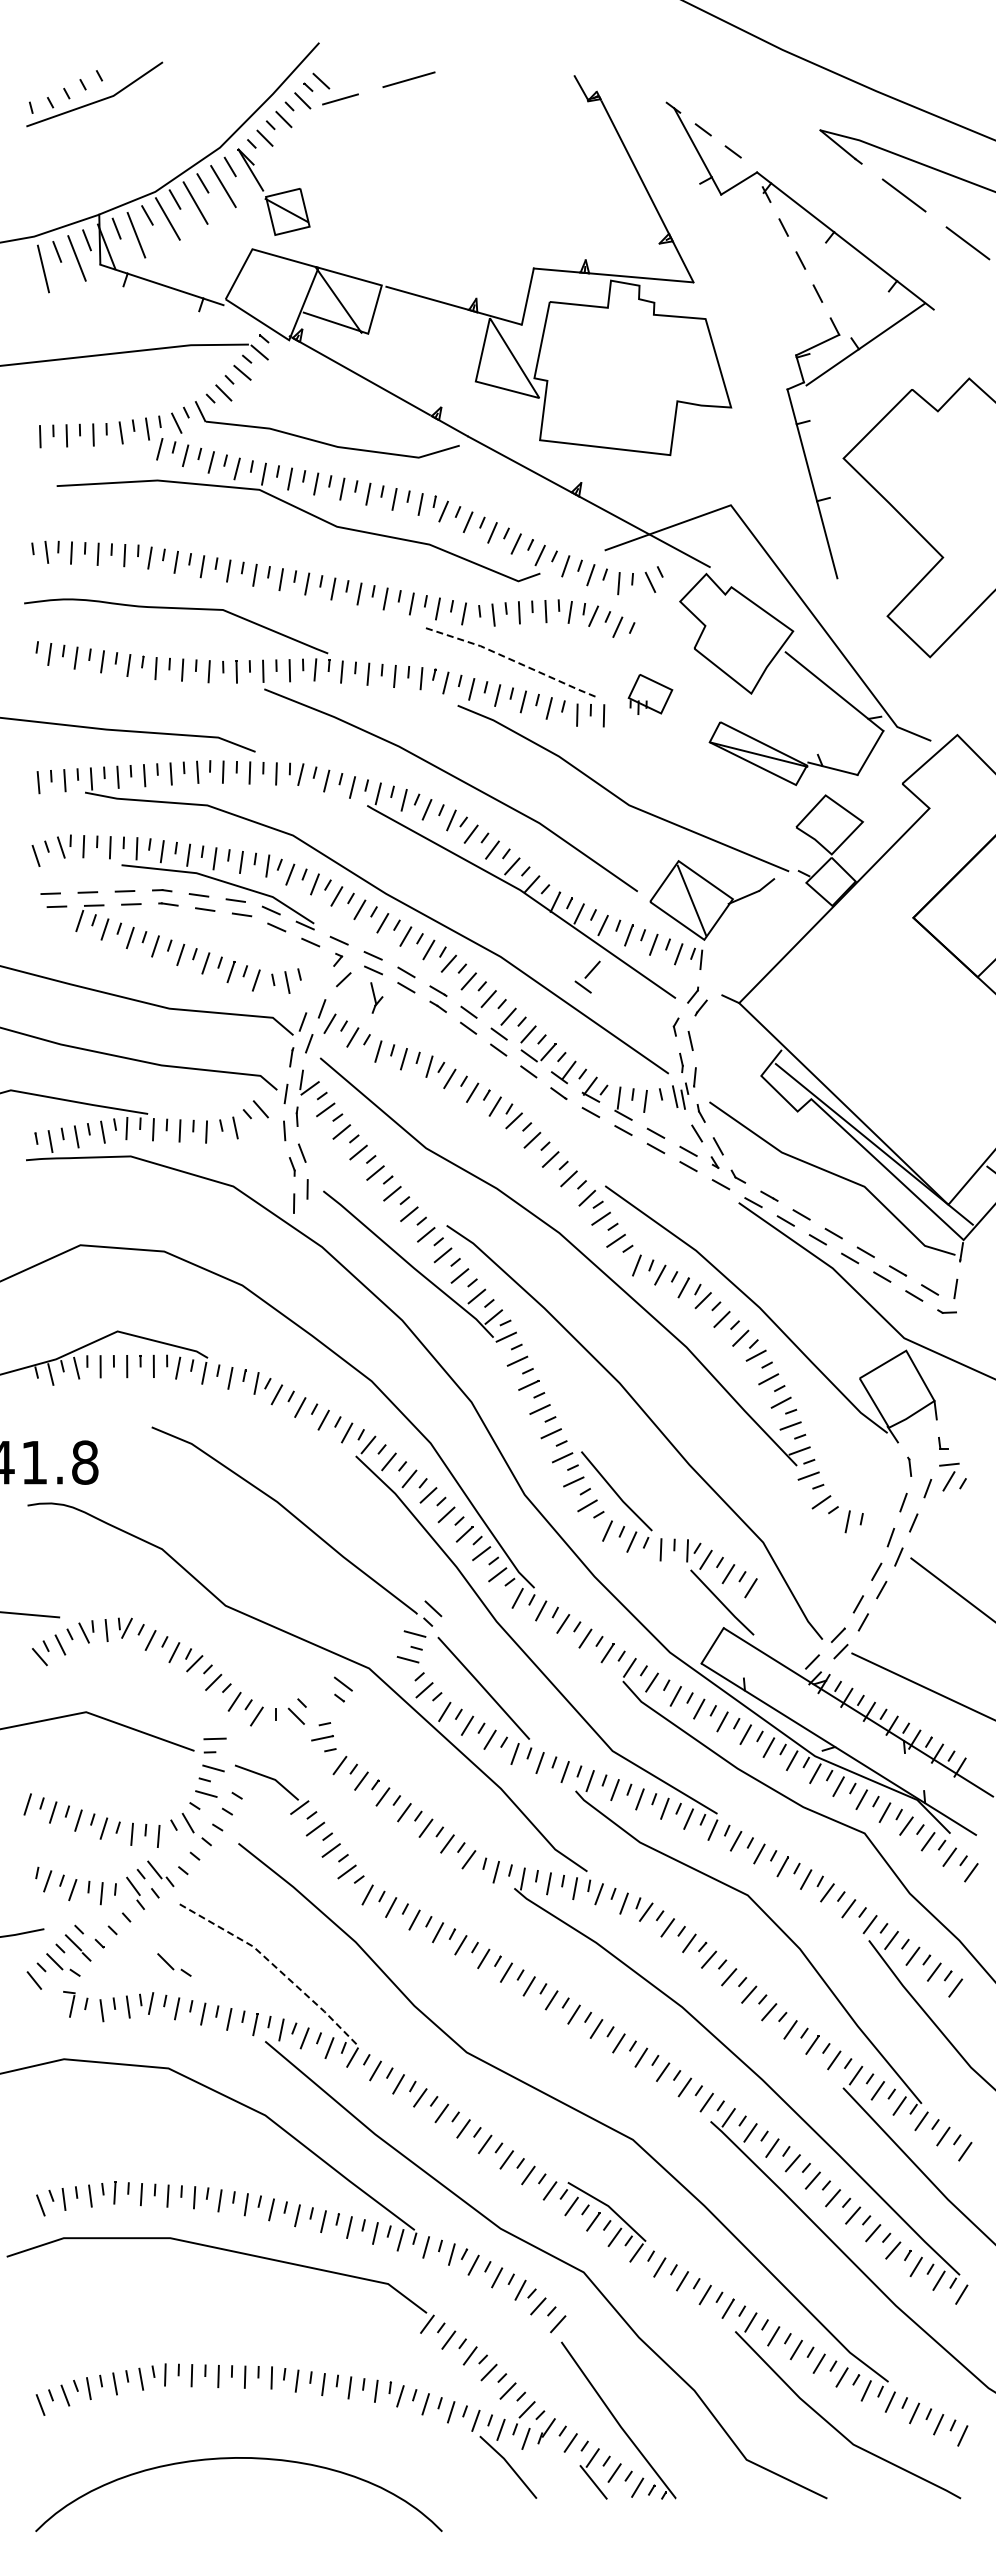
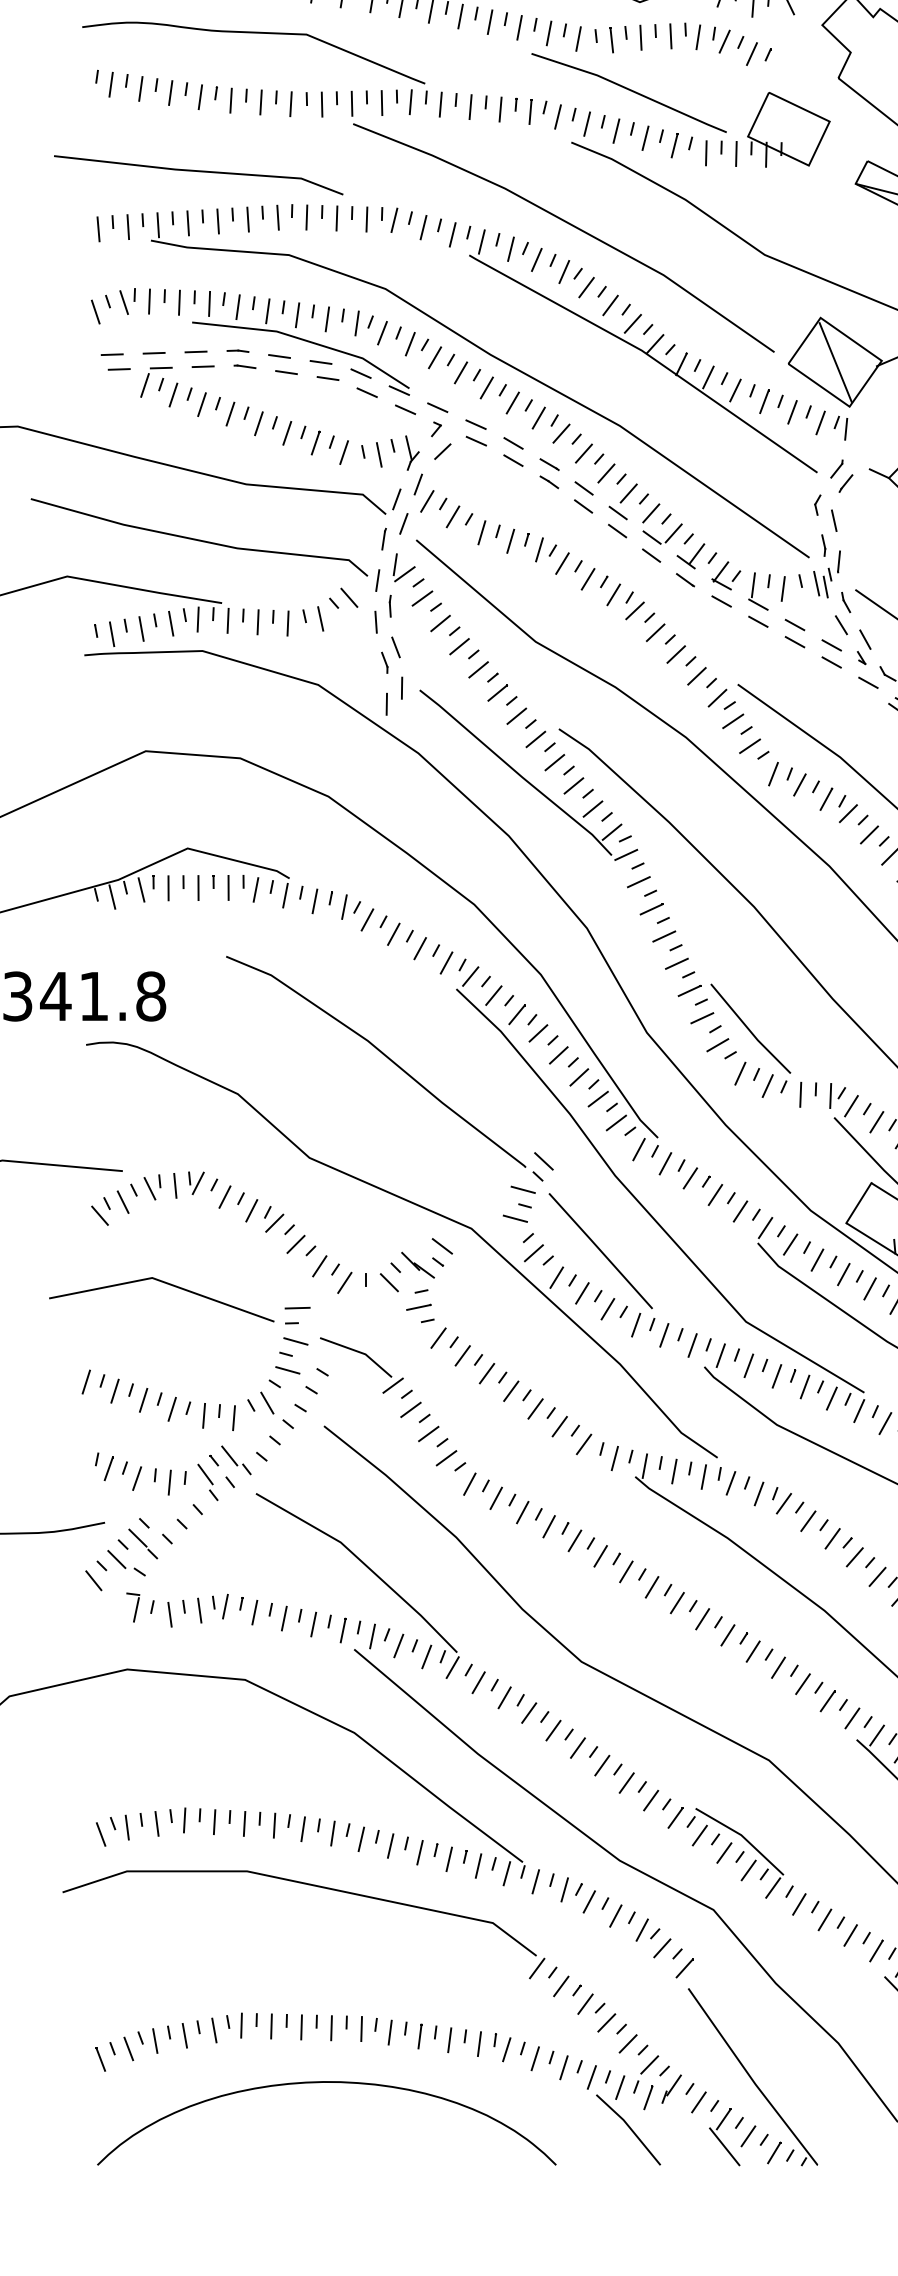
line: (509, 659) -> (629, 90), dashed -> solid
part: (650, 694) -> (788, 129), size x1.67
part: (587, 976) -> (717, 448), removed
part: (376, 997) -> (412, 452), moved
part: (321, 1700) -> (417, 1264), added
part: (174, 1964) -> (251, 1562), removed
line: (273, 1965) -> (363, 1563), dashed -> solid
curve: (238, 2458) -> (326, 2082), moved

